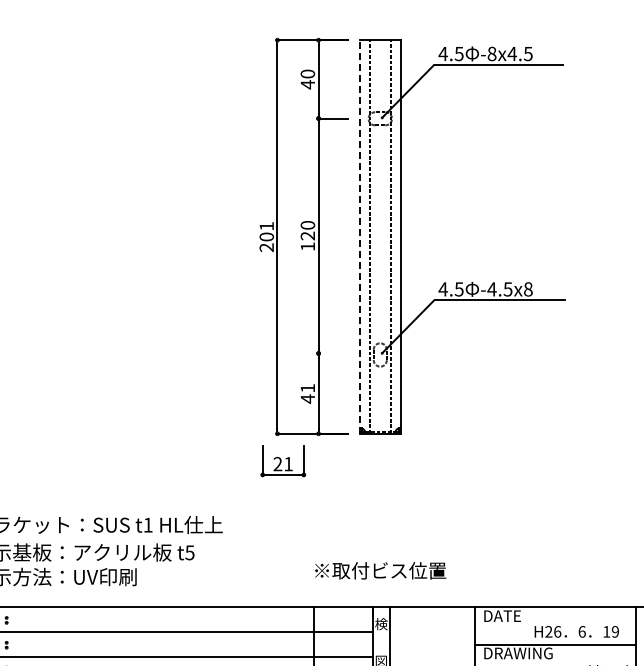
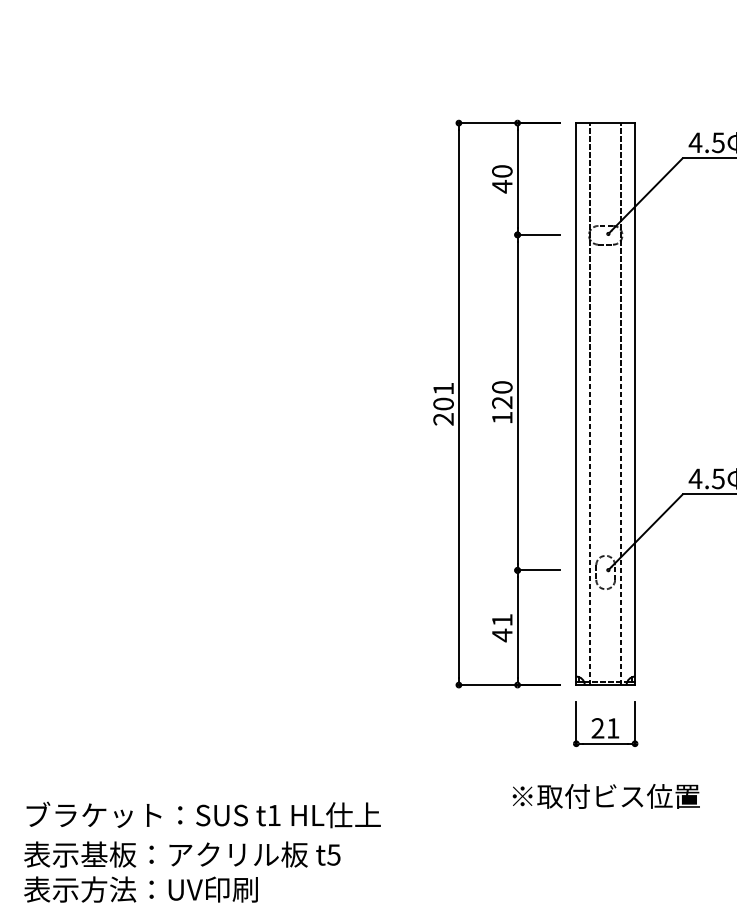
line: (359, 237) -> (576, 404), dashed -> solid
line: (332, 353) -> (537, 570), added
part: (283, 461) -> (605, 724), moved
text: (380, 570) -> (605, 795), moved

